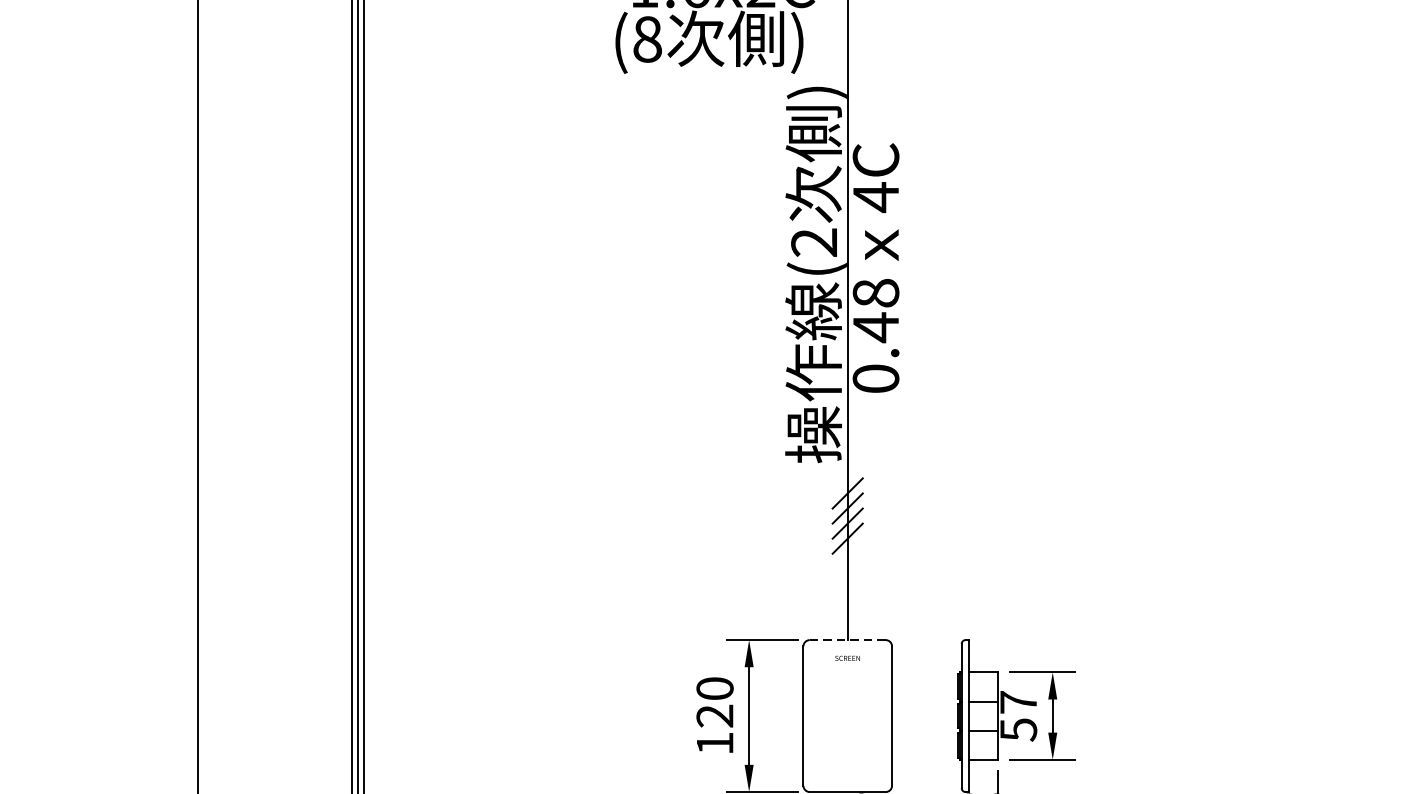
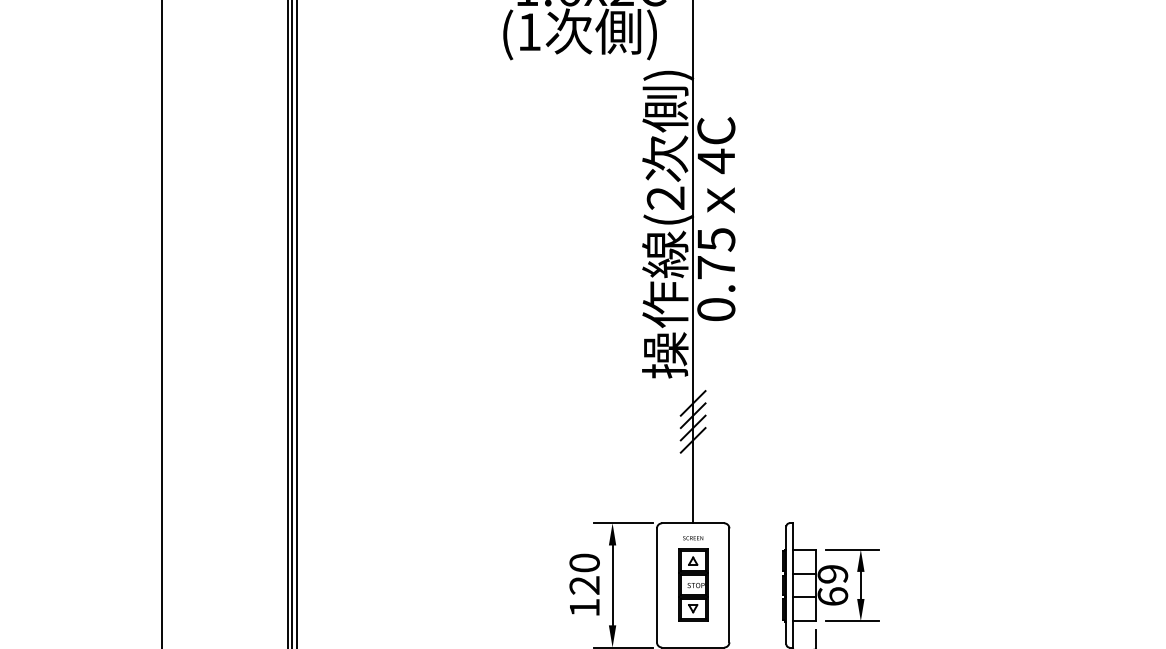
text: (647, 39) -> (529, 32), (8 -> (1
text: (876, 311) -> (716, 254), 0.48 -> 0.75
line: (848, 640) -> (693, 523), dashed -> solid
part: (848, 714) -> (693, 584), added
text: (1018, 716) -> (832, 585), 57 -> 69

